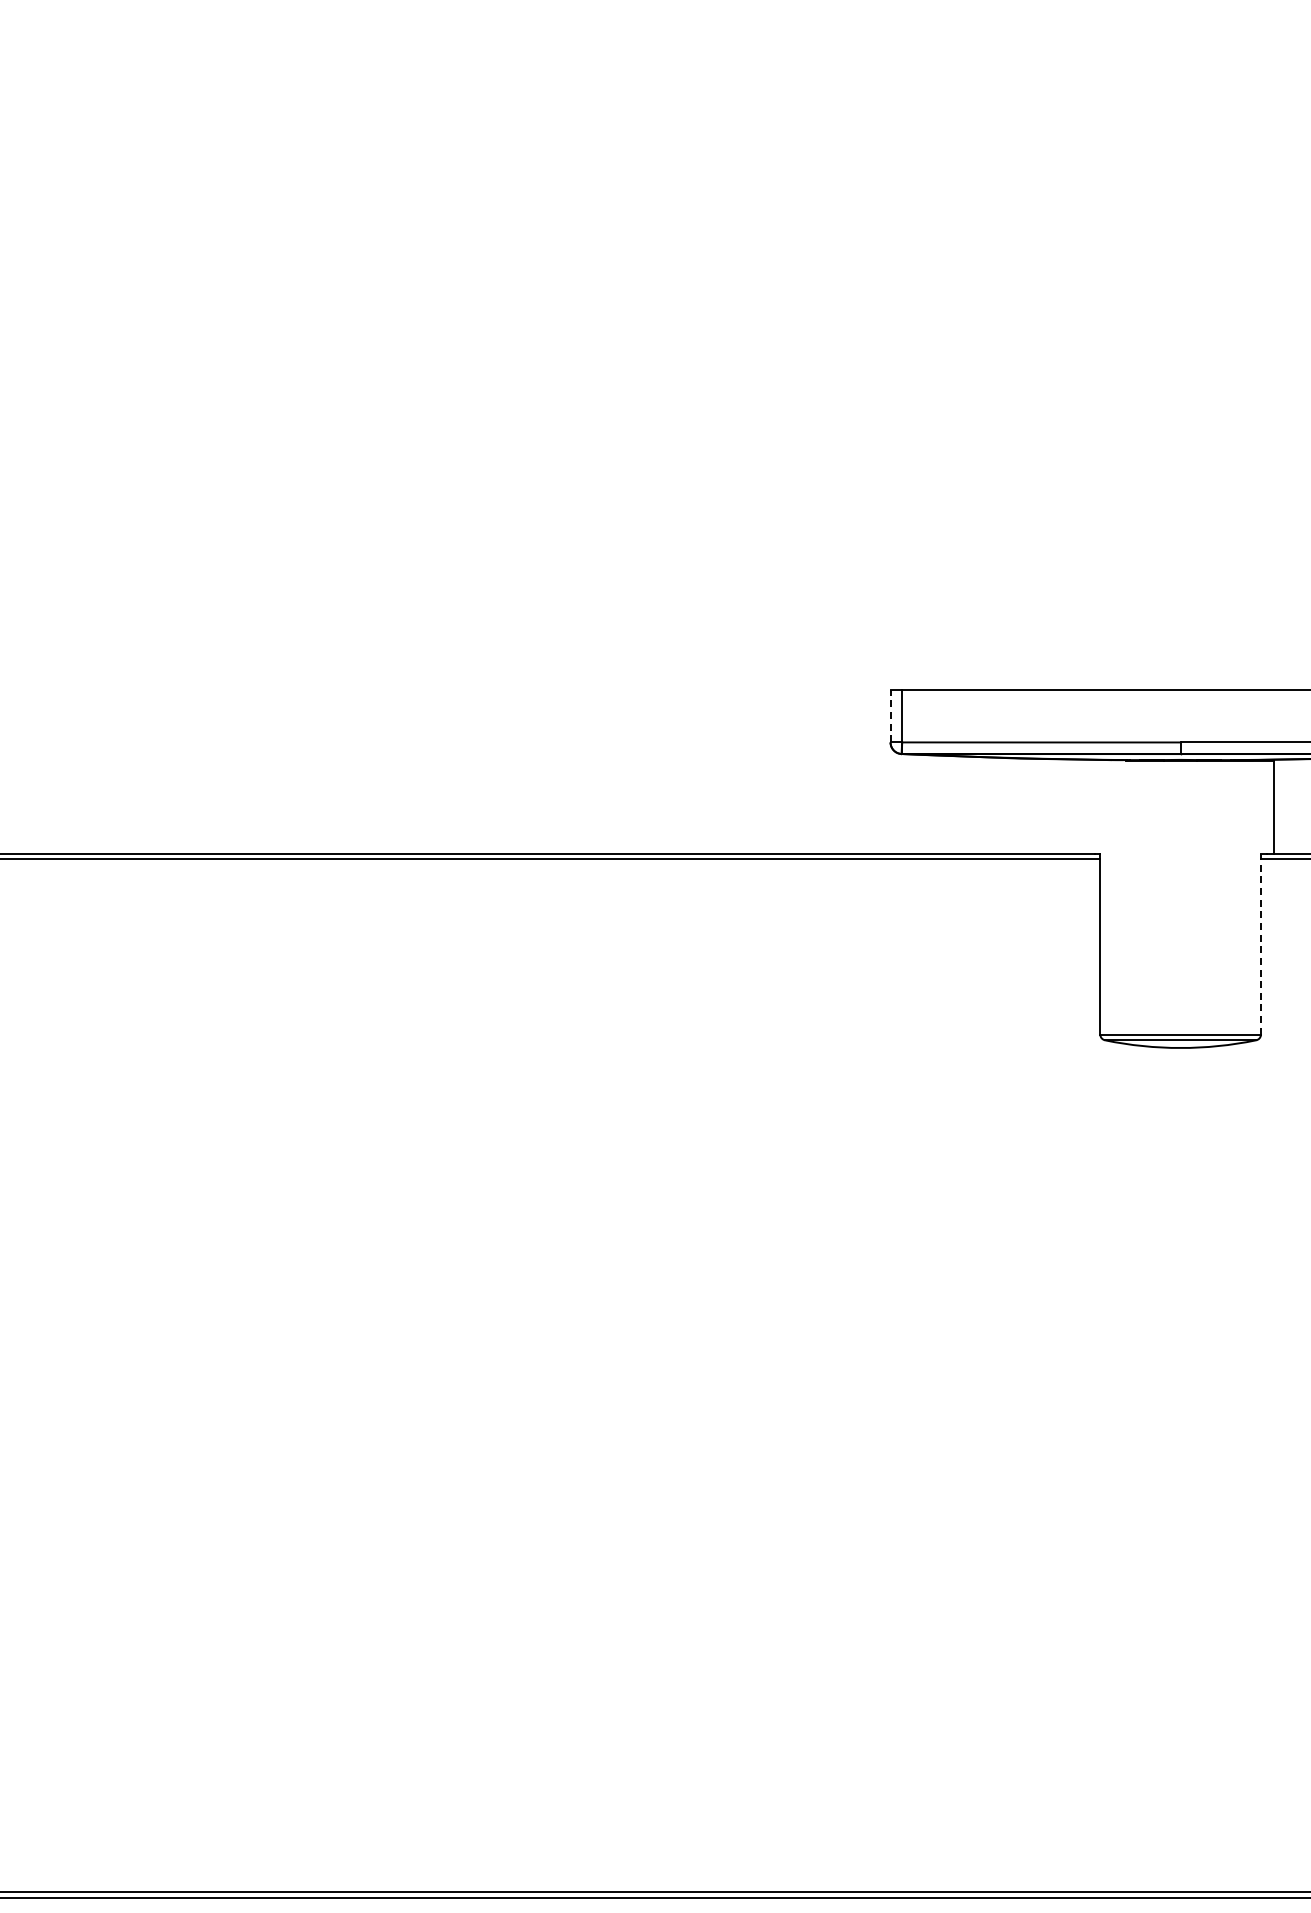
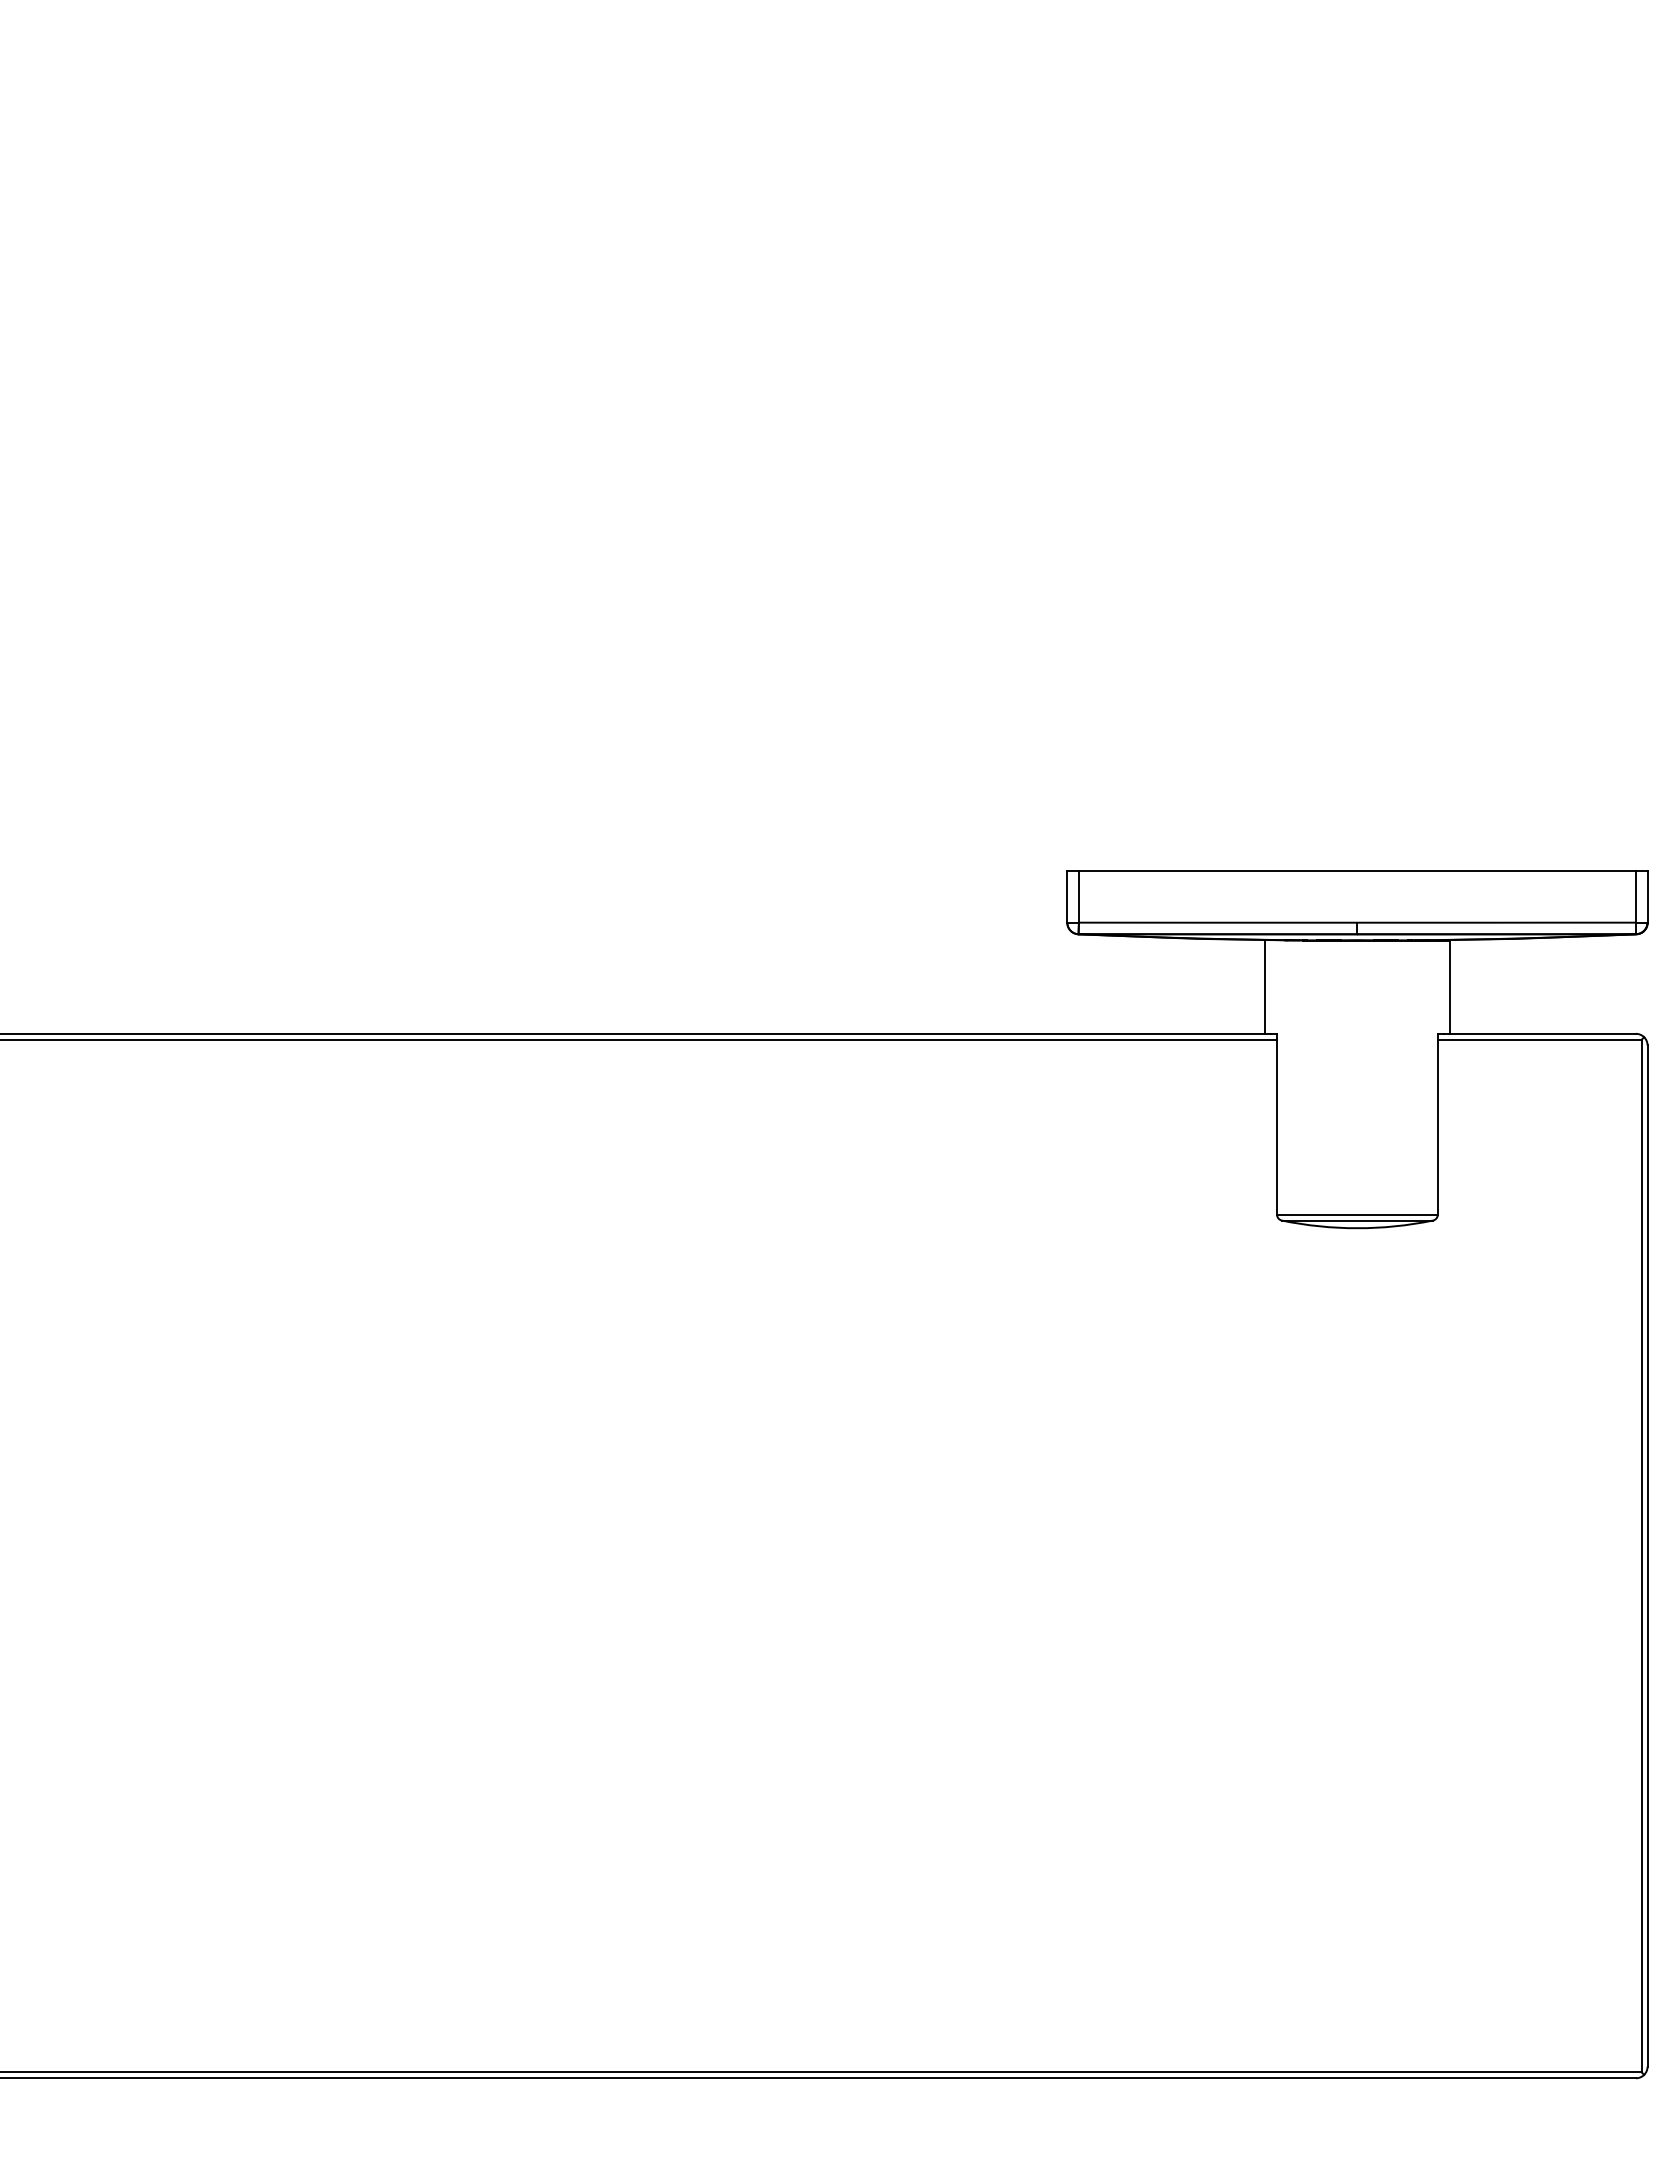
line: (890, 716) -> (1067, 896), dashed -> solid
line: (1087, 807) -> (1264, 987), added
line: (1260, 944) -> (1437, 1124), dashed -> solid

